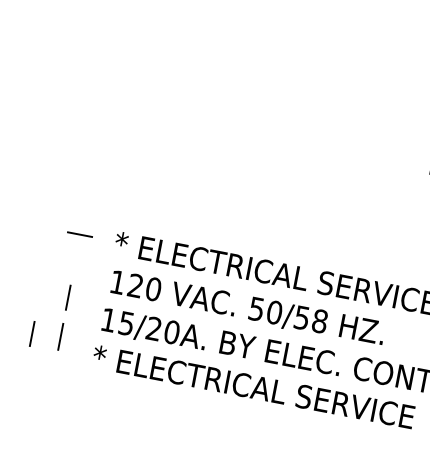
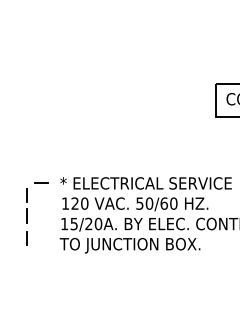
line: (65, 310) -> (26, 202), moved
text: (310, 319) -> (168, 203), 50/58 -> 50/60
text: (252, 389) -> (145, 245), * ELECTRICAL SERVICE -> TO JUNCTION BOX.

